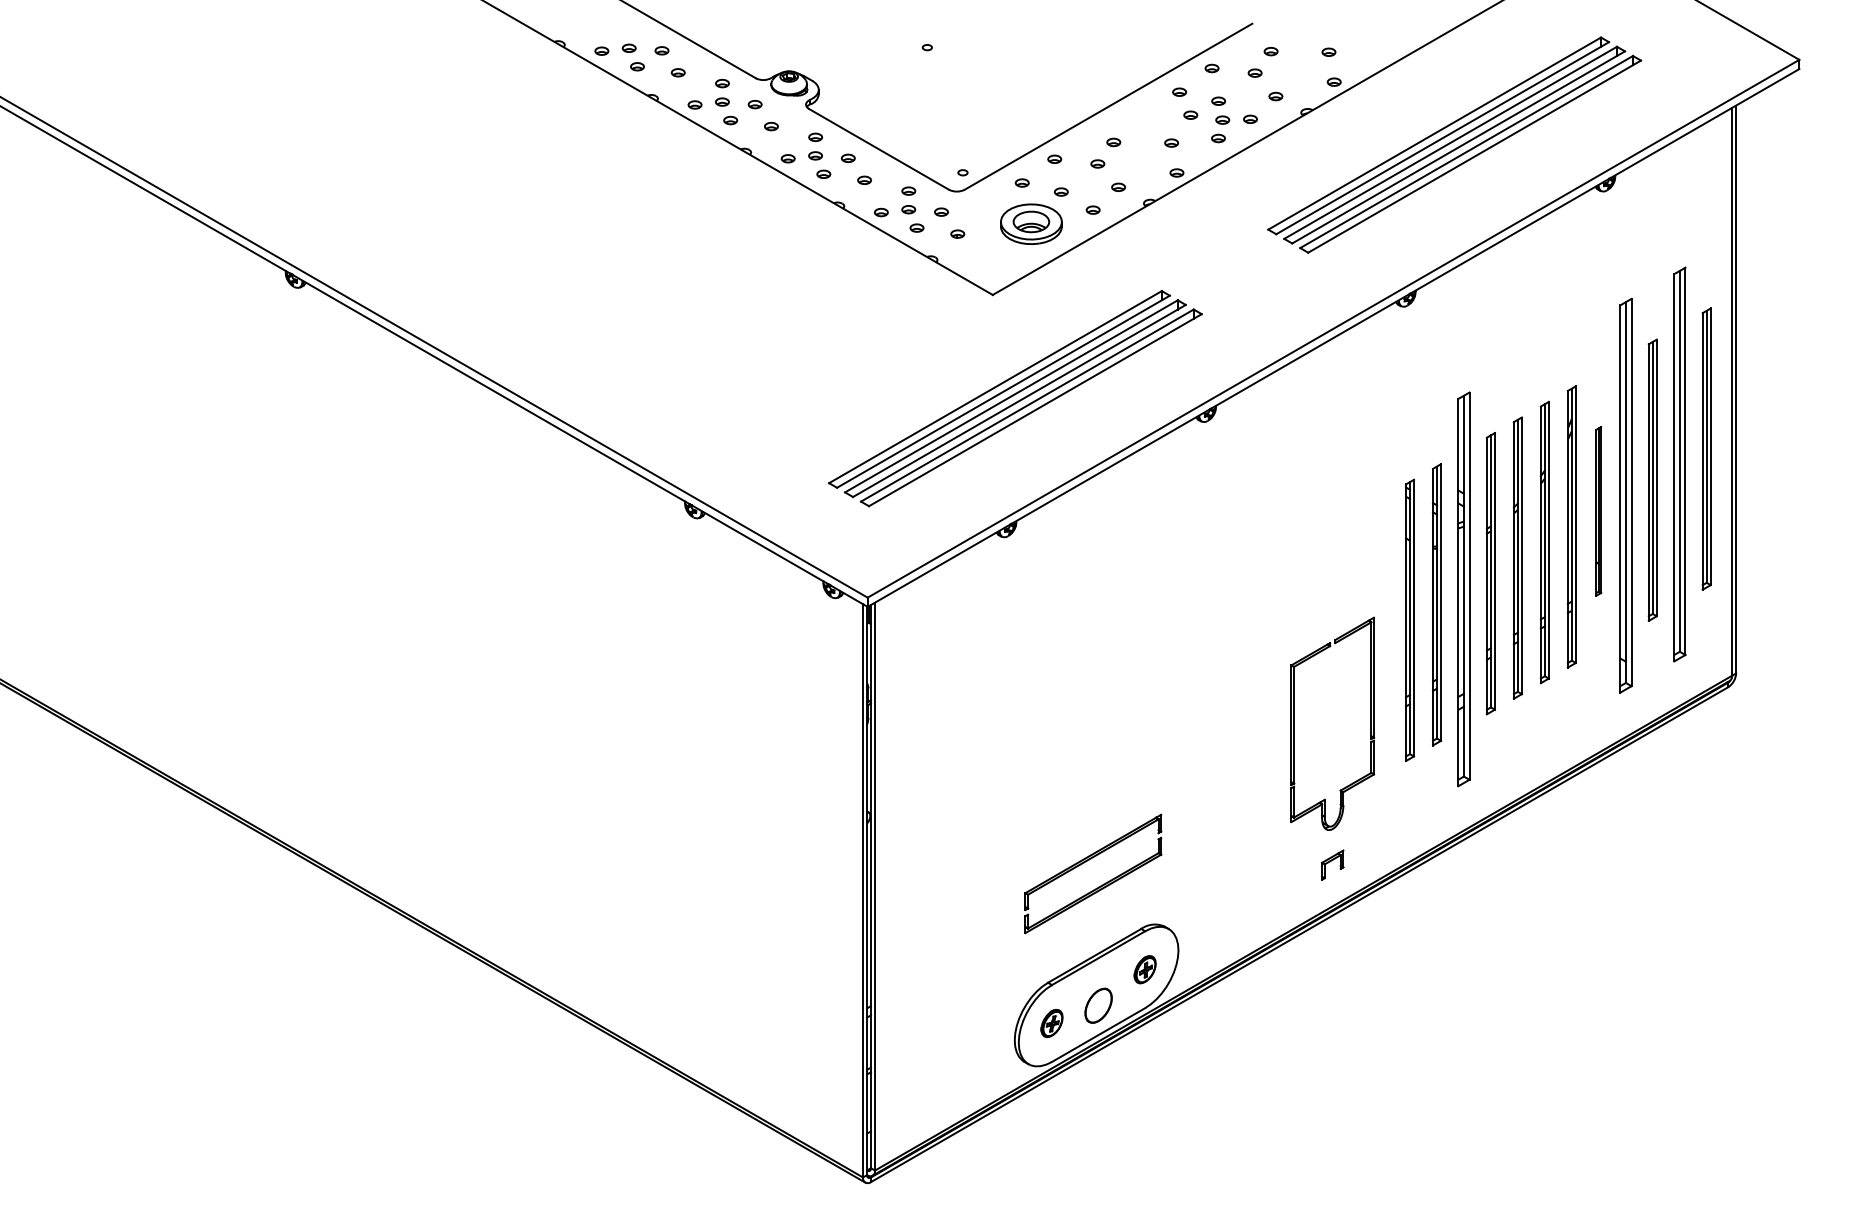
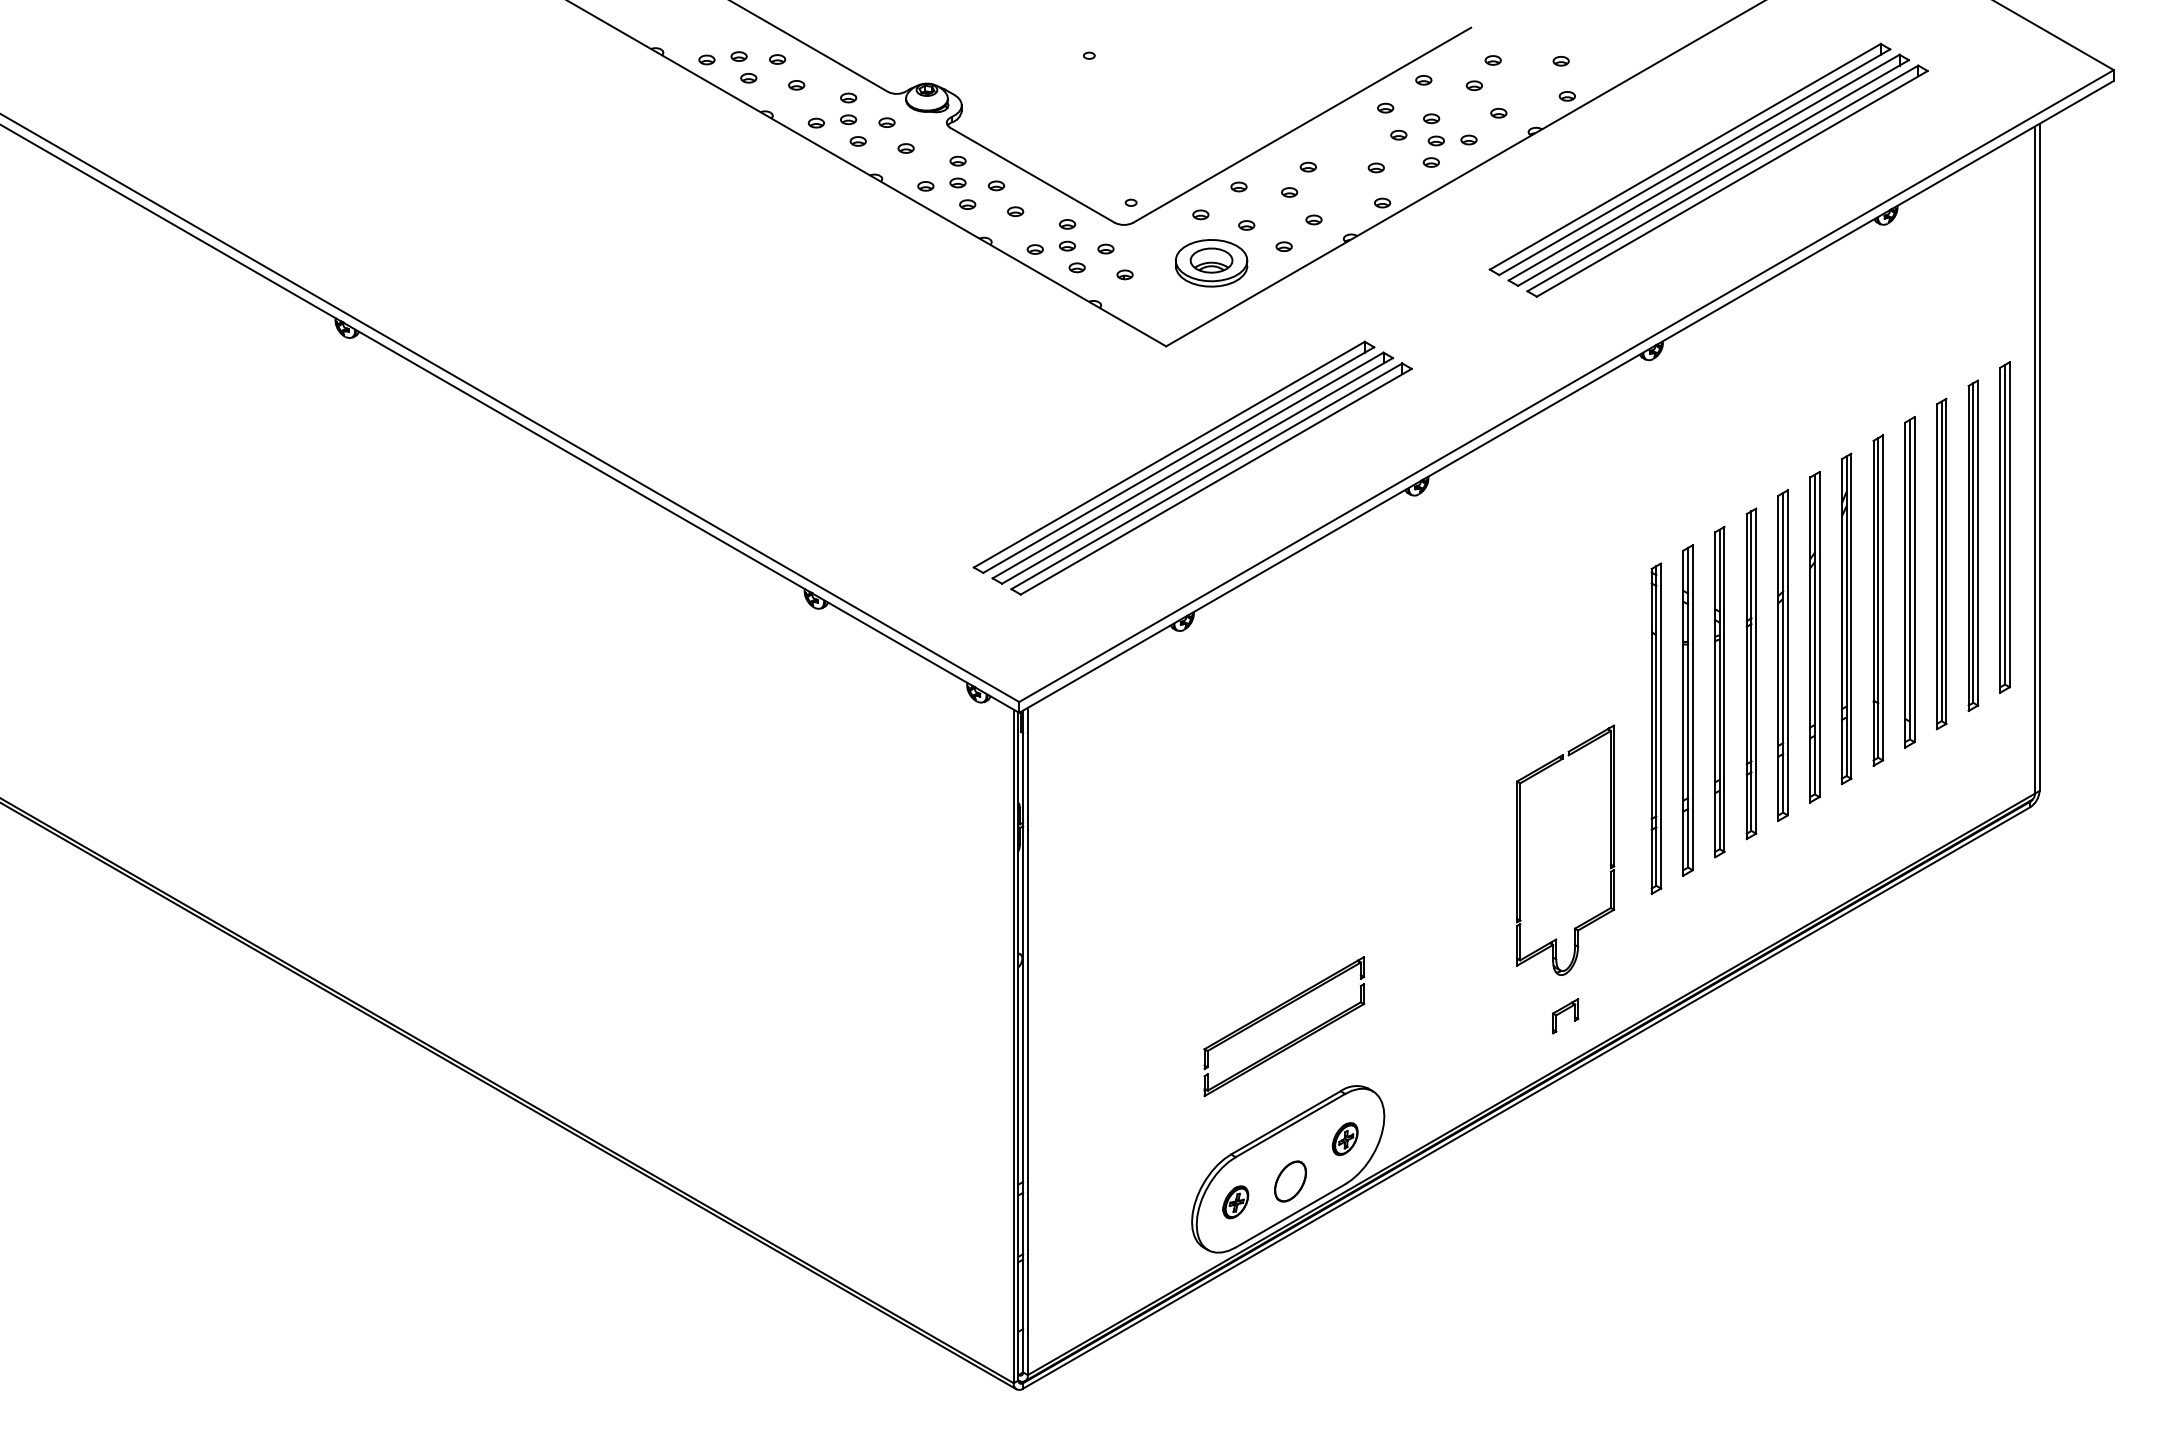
part: (1679, 464) -> (1973, 545), size x0.71
part: (1625, 495) -> (1909, 581), size x0.71
part: (1598, 511) -> (1877, 600), size x1.67
part: (1463, 588) -> (1719, 691), size x0.71

